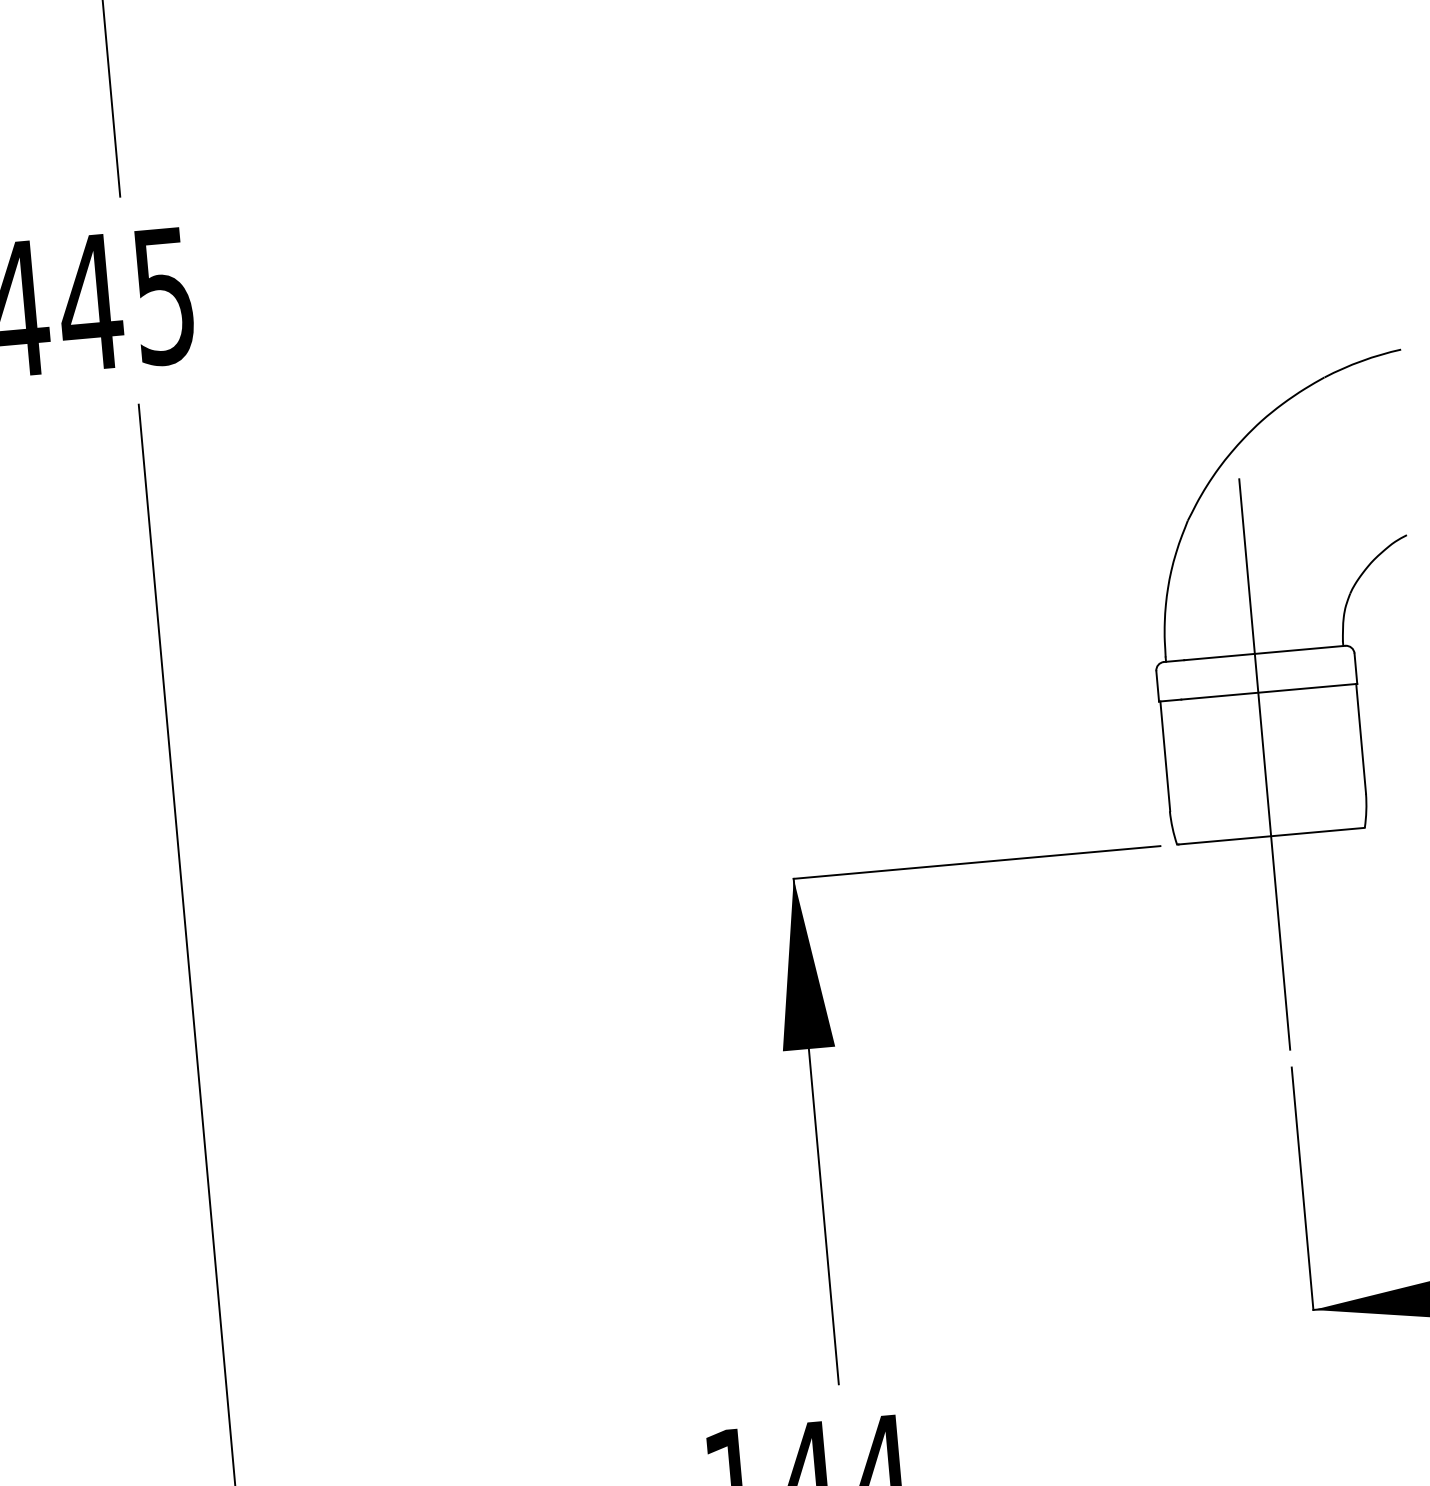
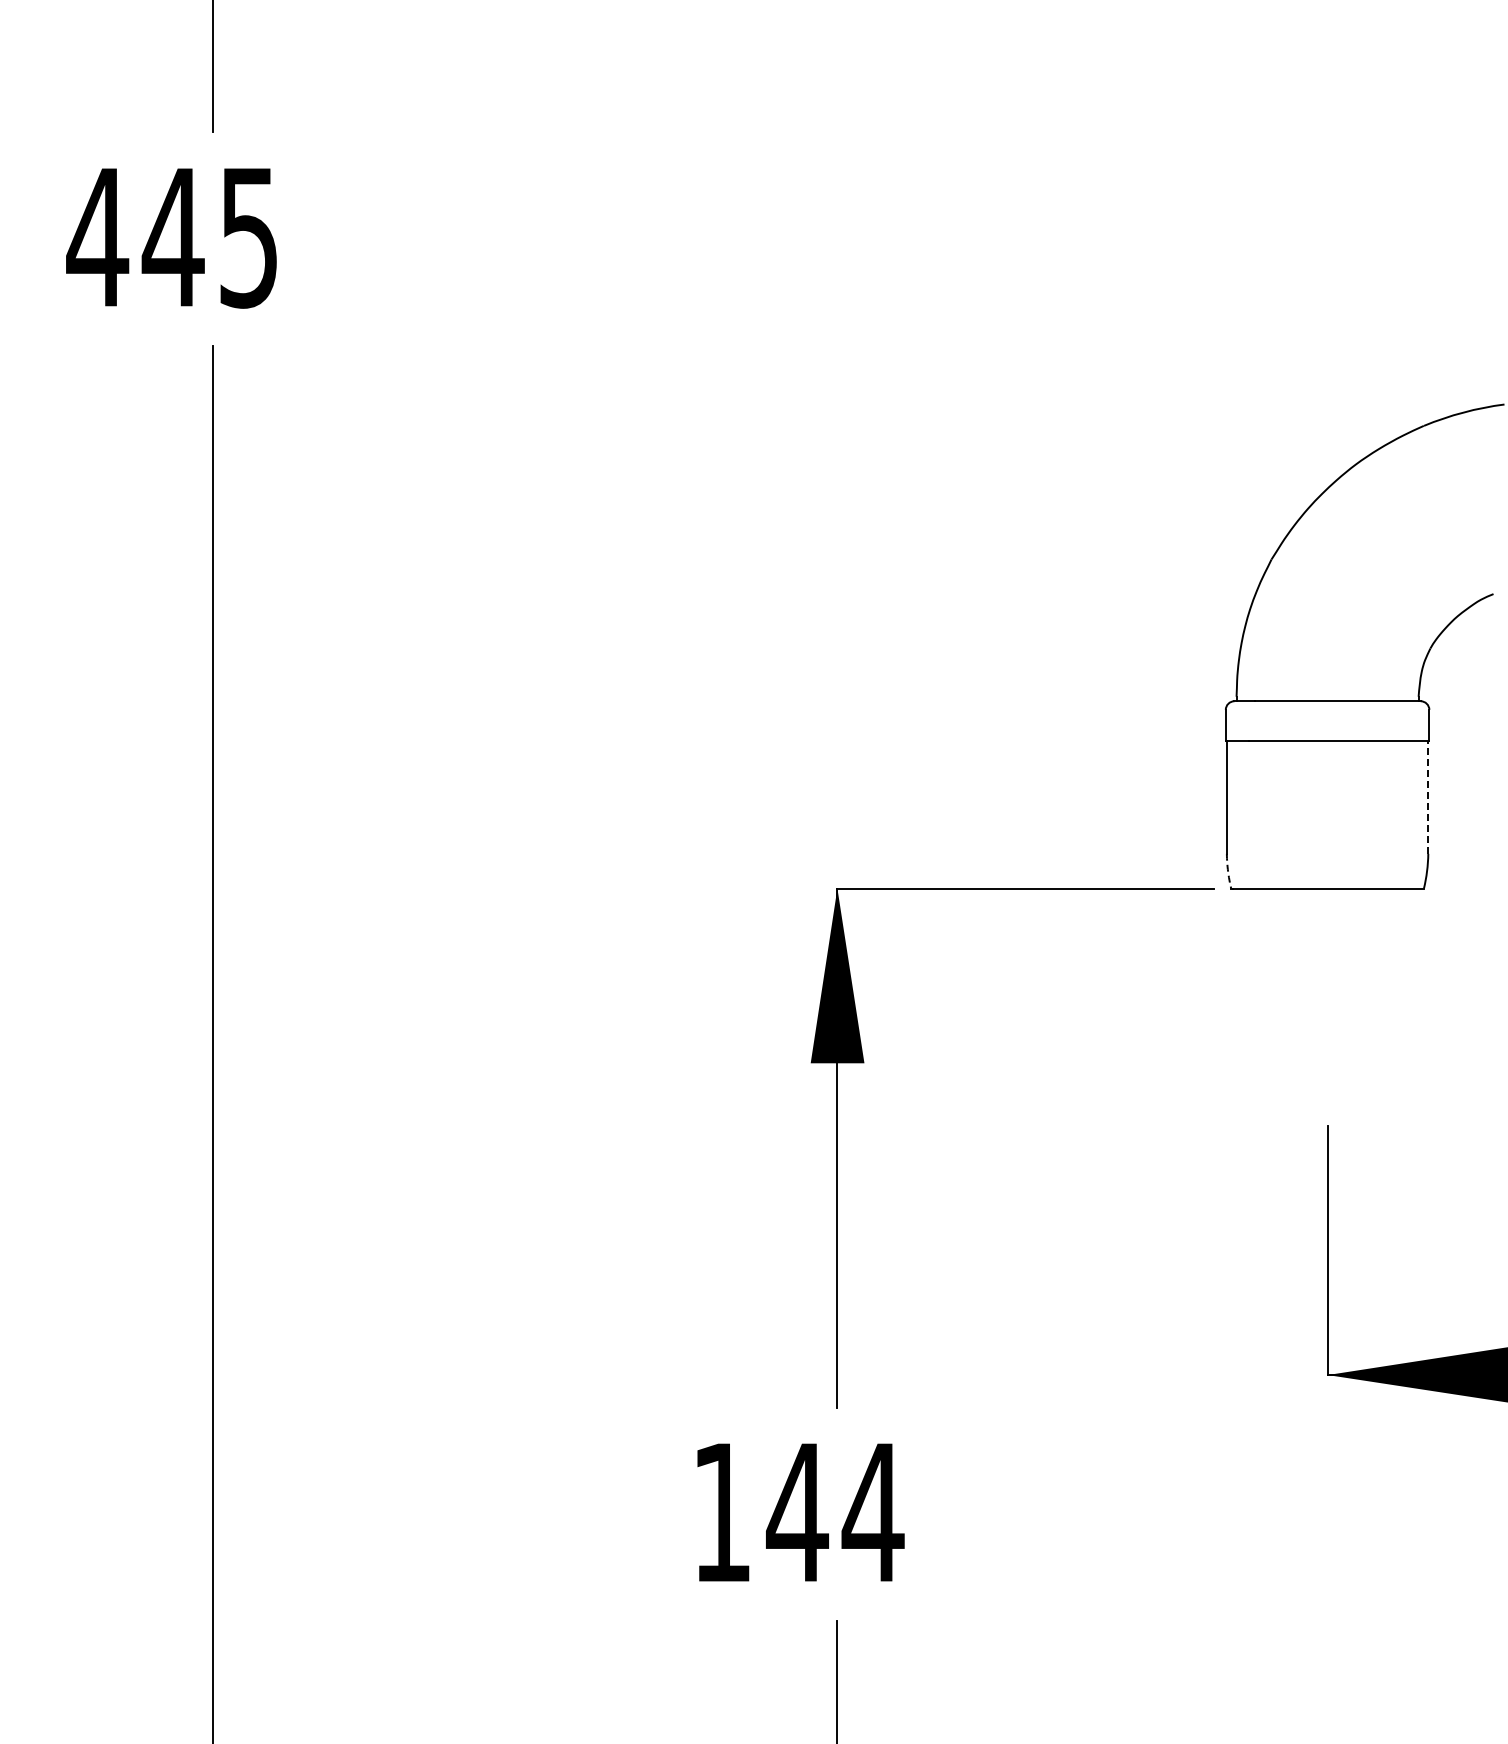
line: (1361, 737) -> (1428, 796), solid -> dashed
line: (1264, 764) -> (1327, 814), removed
arc: (1173, 828) -> (1228, 871), solid -> dashed

